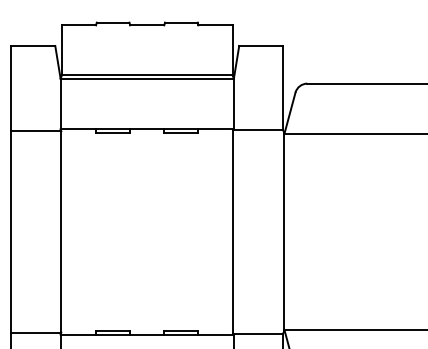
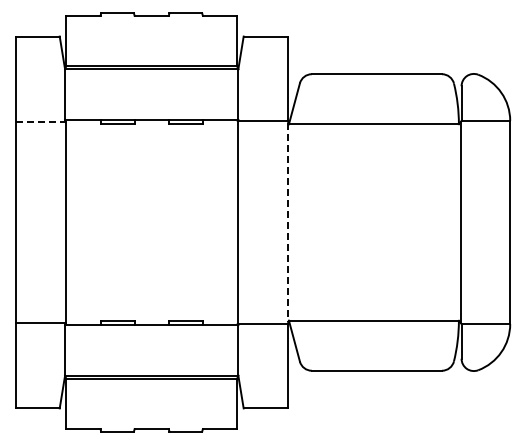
line: (36, 130) -> (40, 121), solid -> dashed
line: (284, 231) -> (288, 222), solid -> dashed

